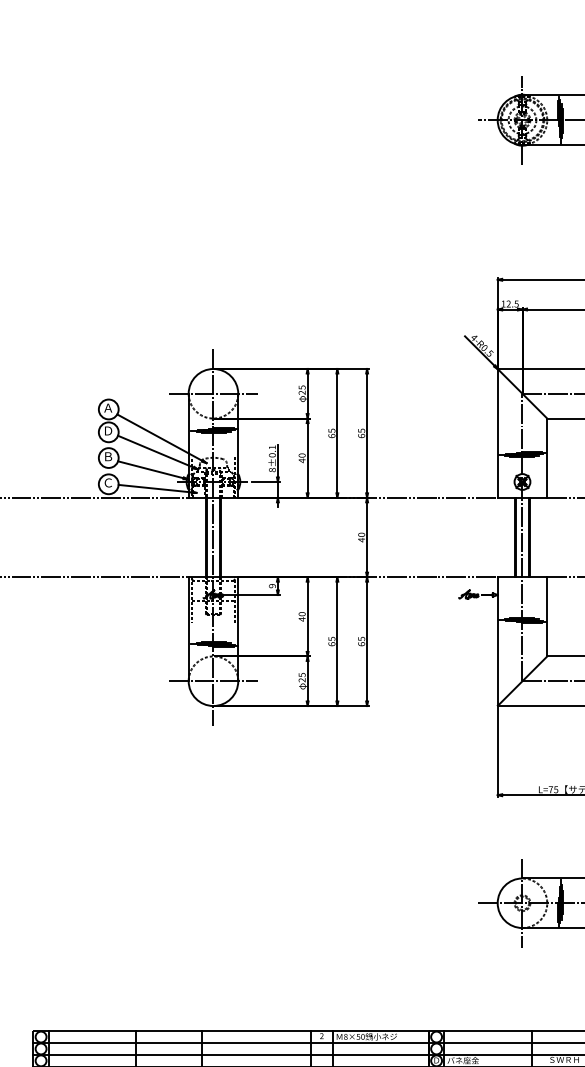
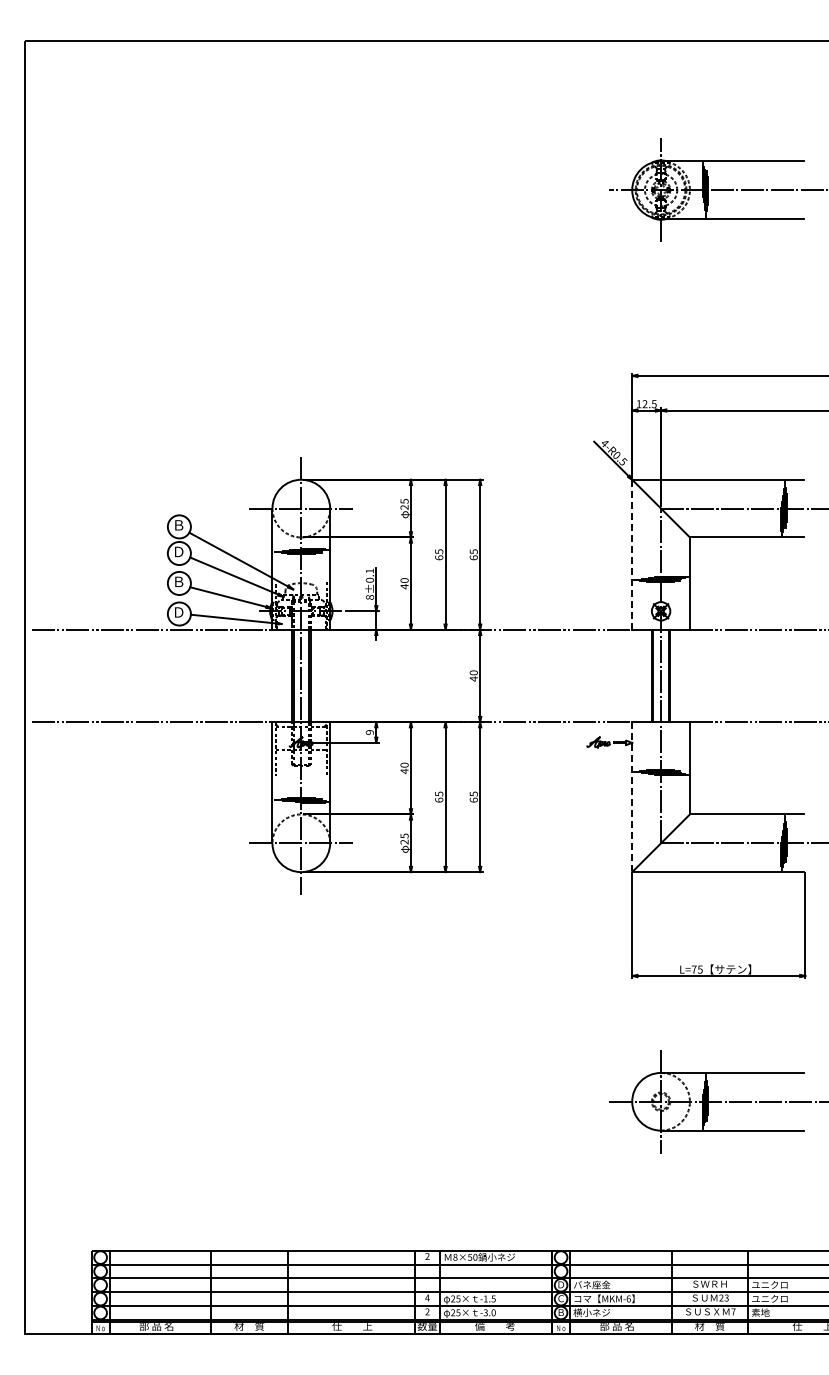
text: (107, 408) -> (178, 525), Ａ -> Ｂ
line: (497, 433) -> (632, 554), solid -> dashed
text: (107, 483) -> (178, 612), Ｃ -> Ｄ
line: (497, 641) -> (632, 797), solid -> dashed

